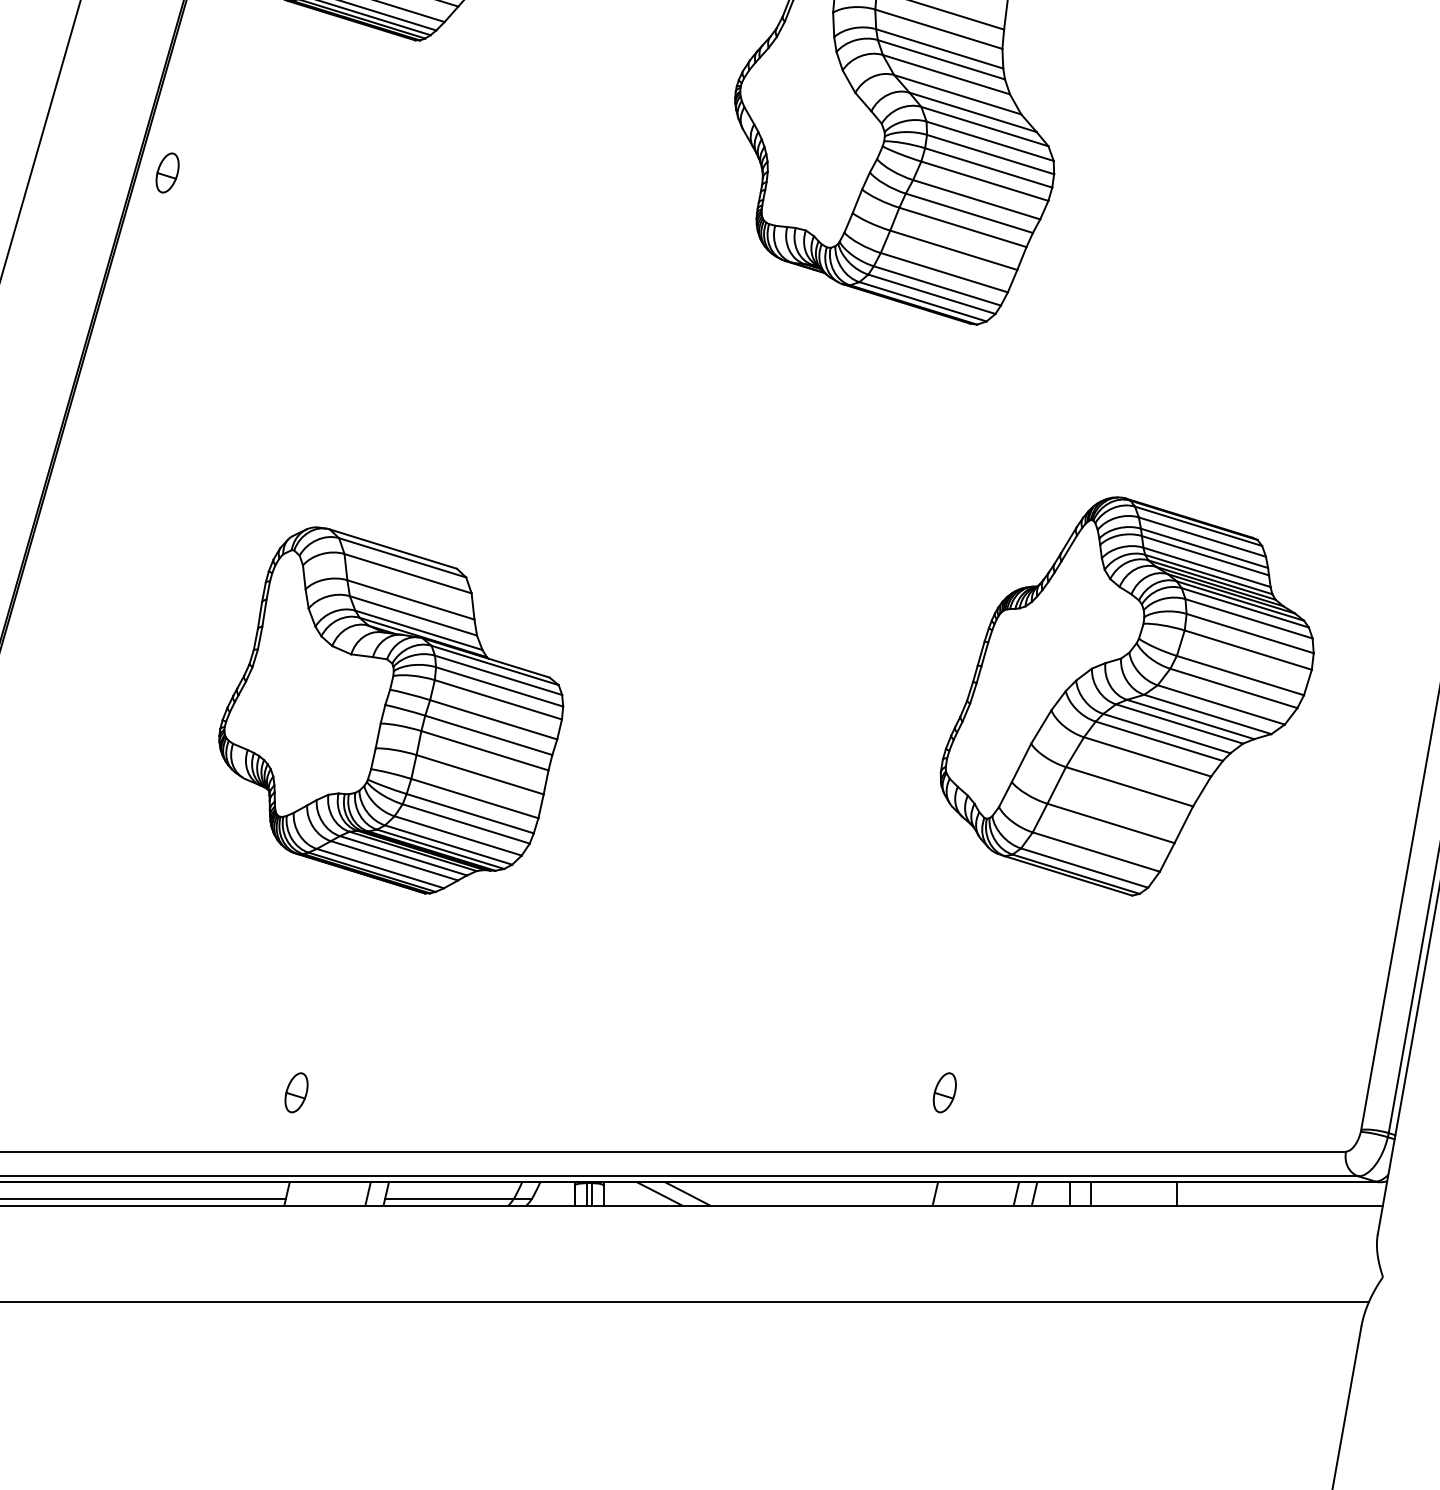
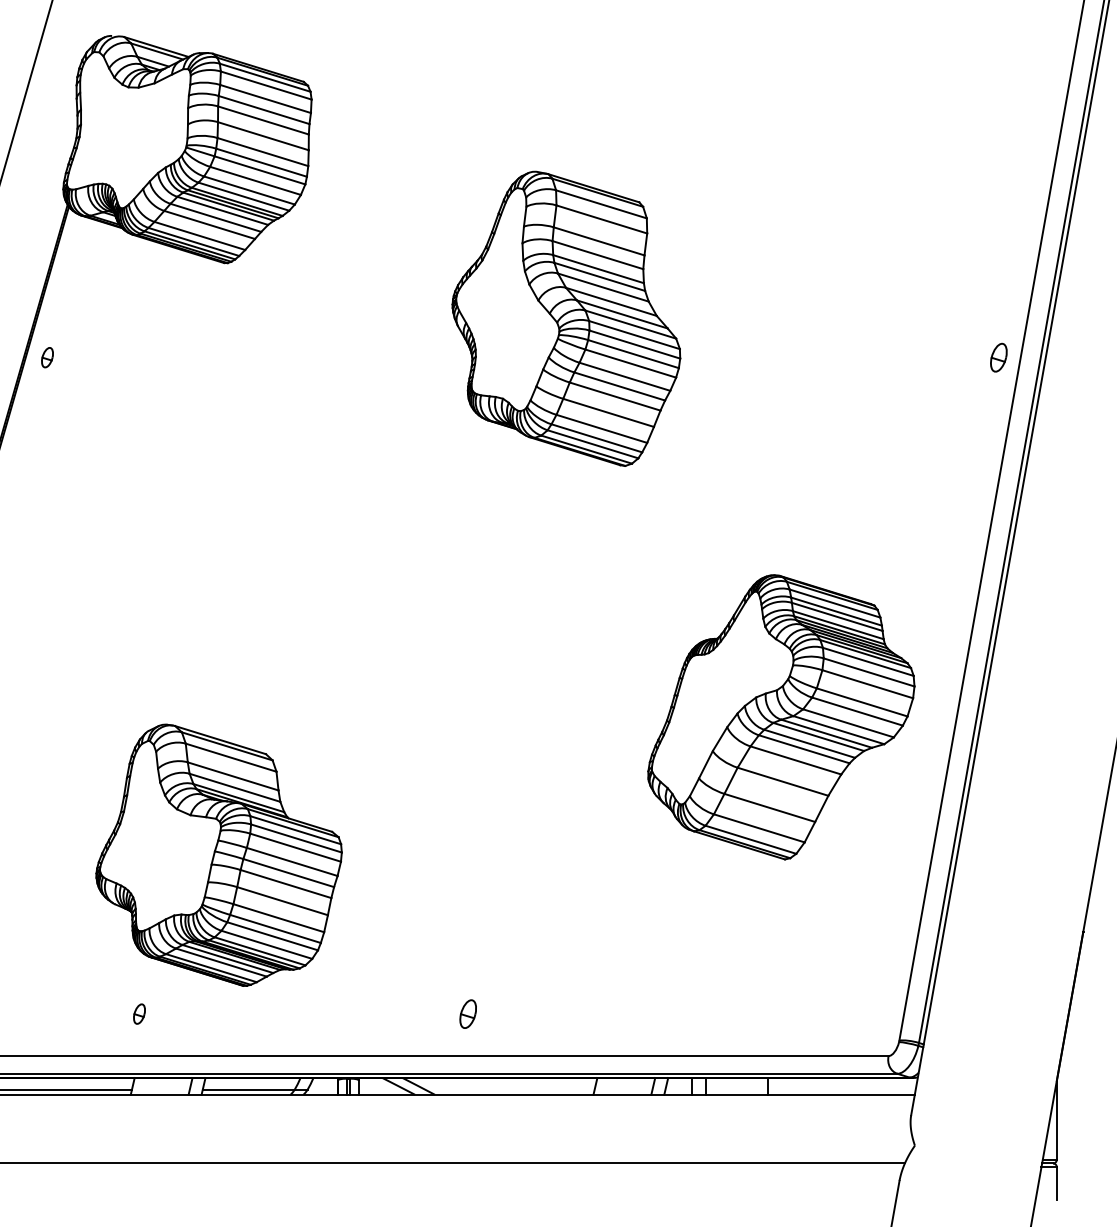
part: (167, 172) -> (47, 357), size x0.7
part: (1127, 696) -> (781, 717), moved
part: (390, 709) -> (218, 854), moved
part: (296, 1091) -> (139, 1013), size x0.7
part: (943, 1091) -> (467, 1013), moved

